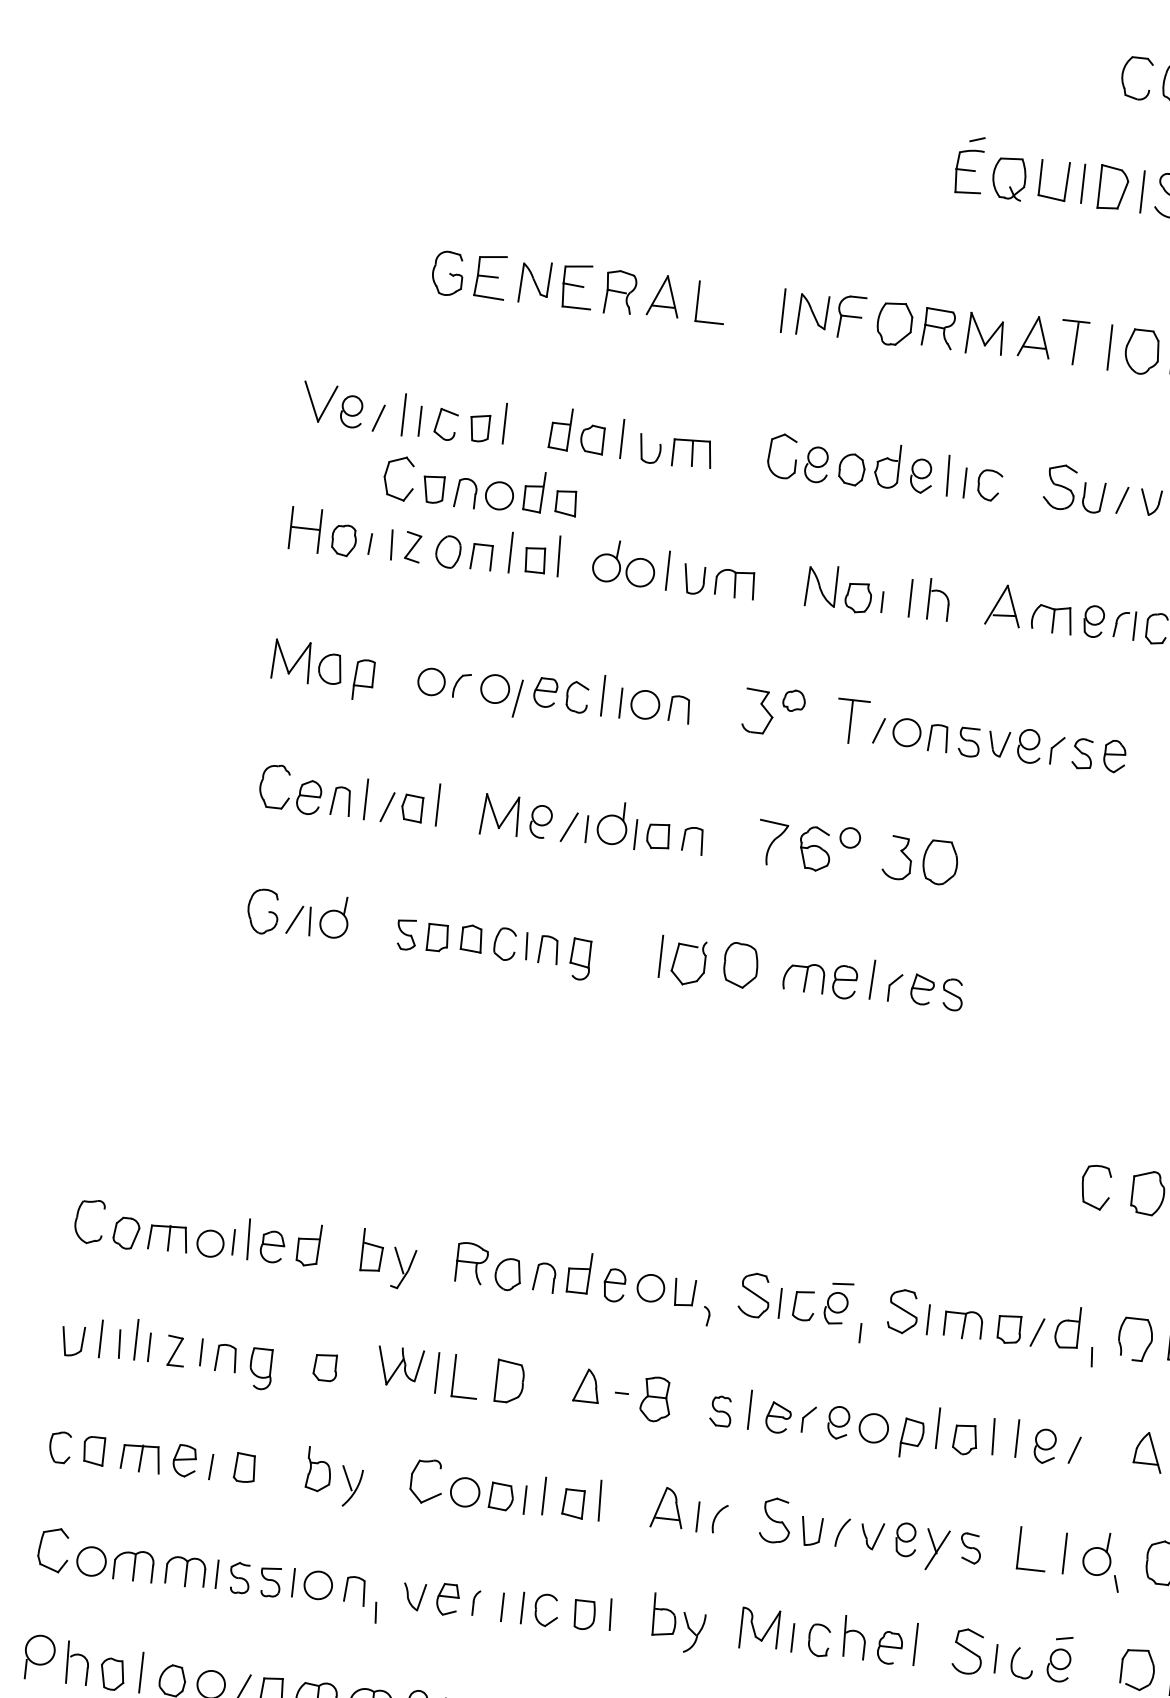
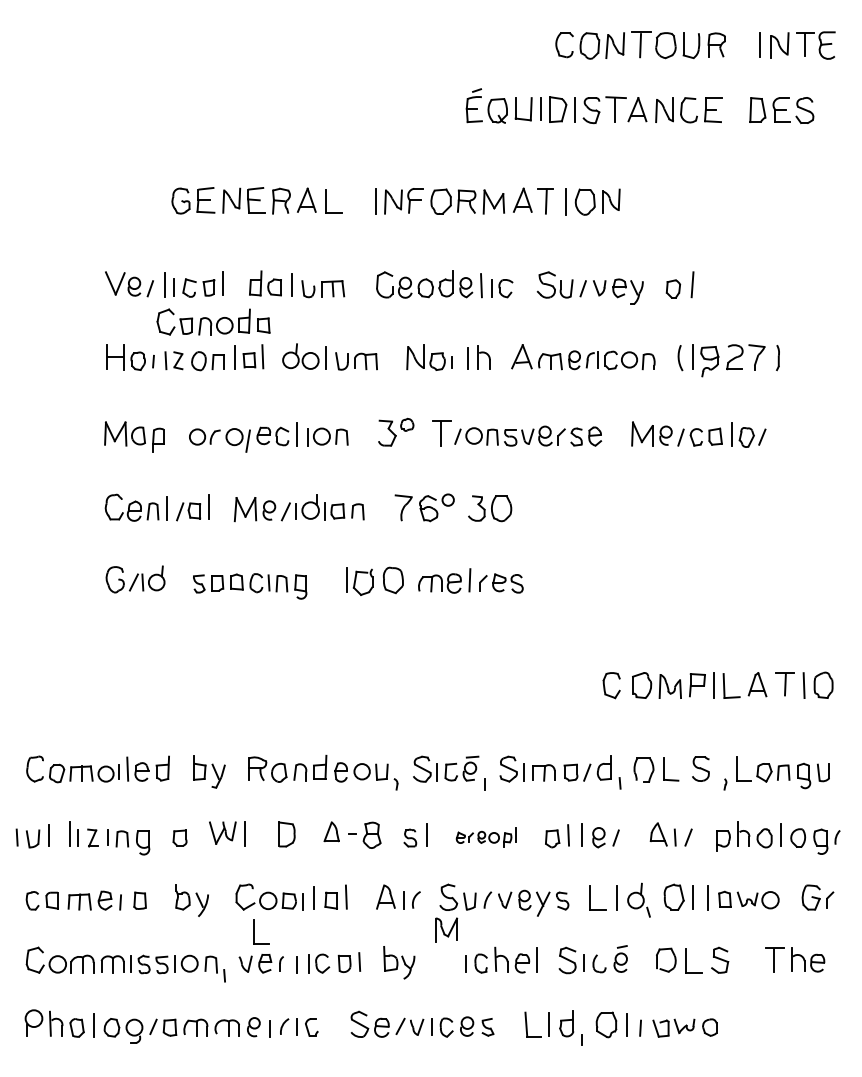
line: (118, 1343) -> (16, 837), moved
part: (454, 1373) -> (254, 931), moved
part: (852, 1424) -> (486, 837), size x0.6
part: (760, 1628) -> (446, 929), moved

